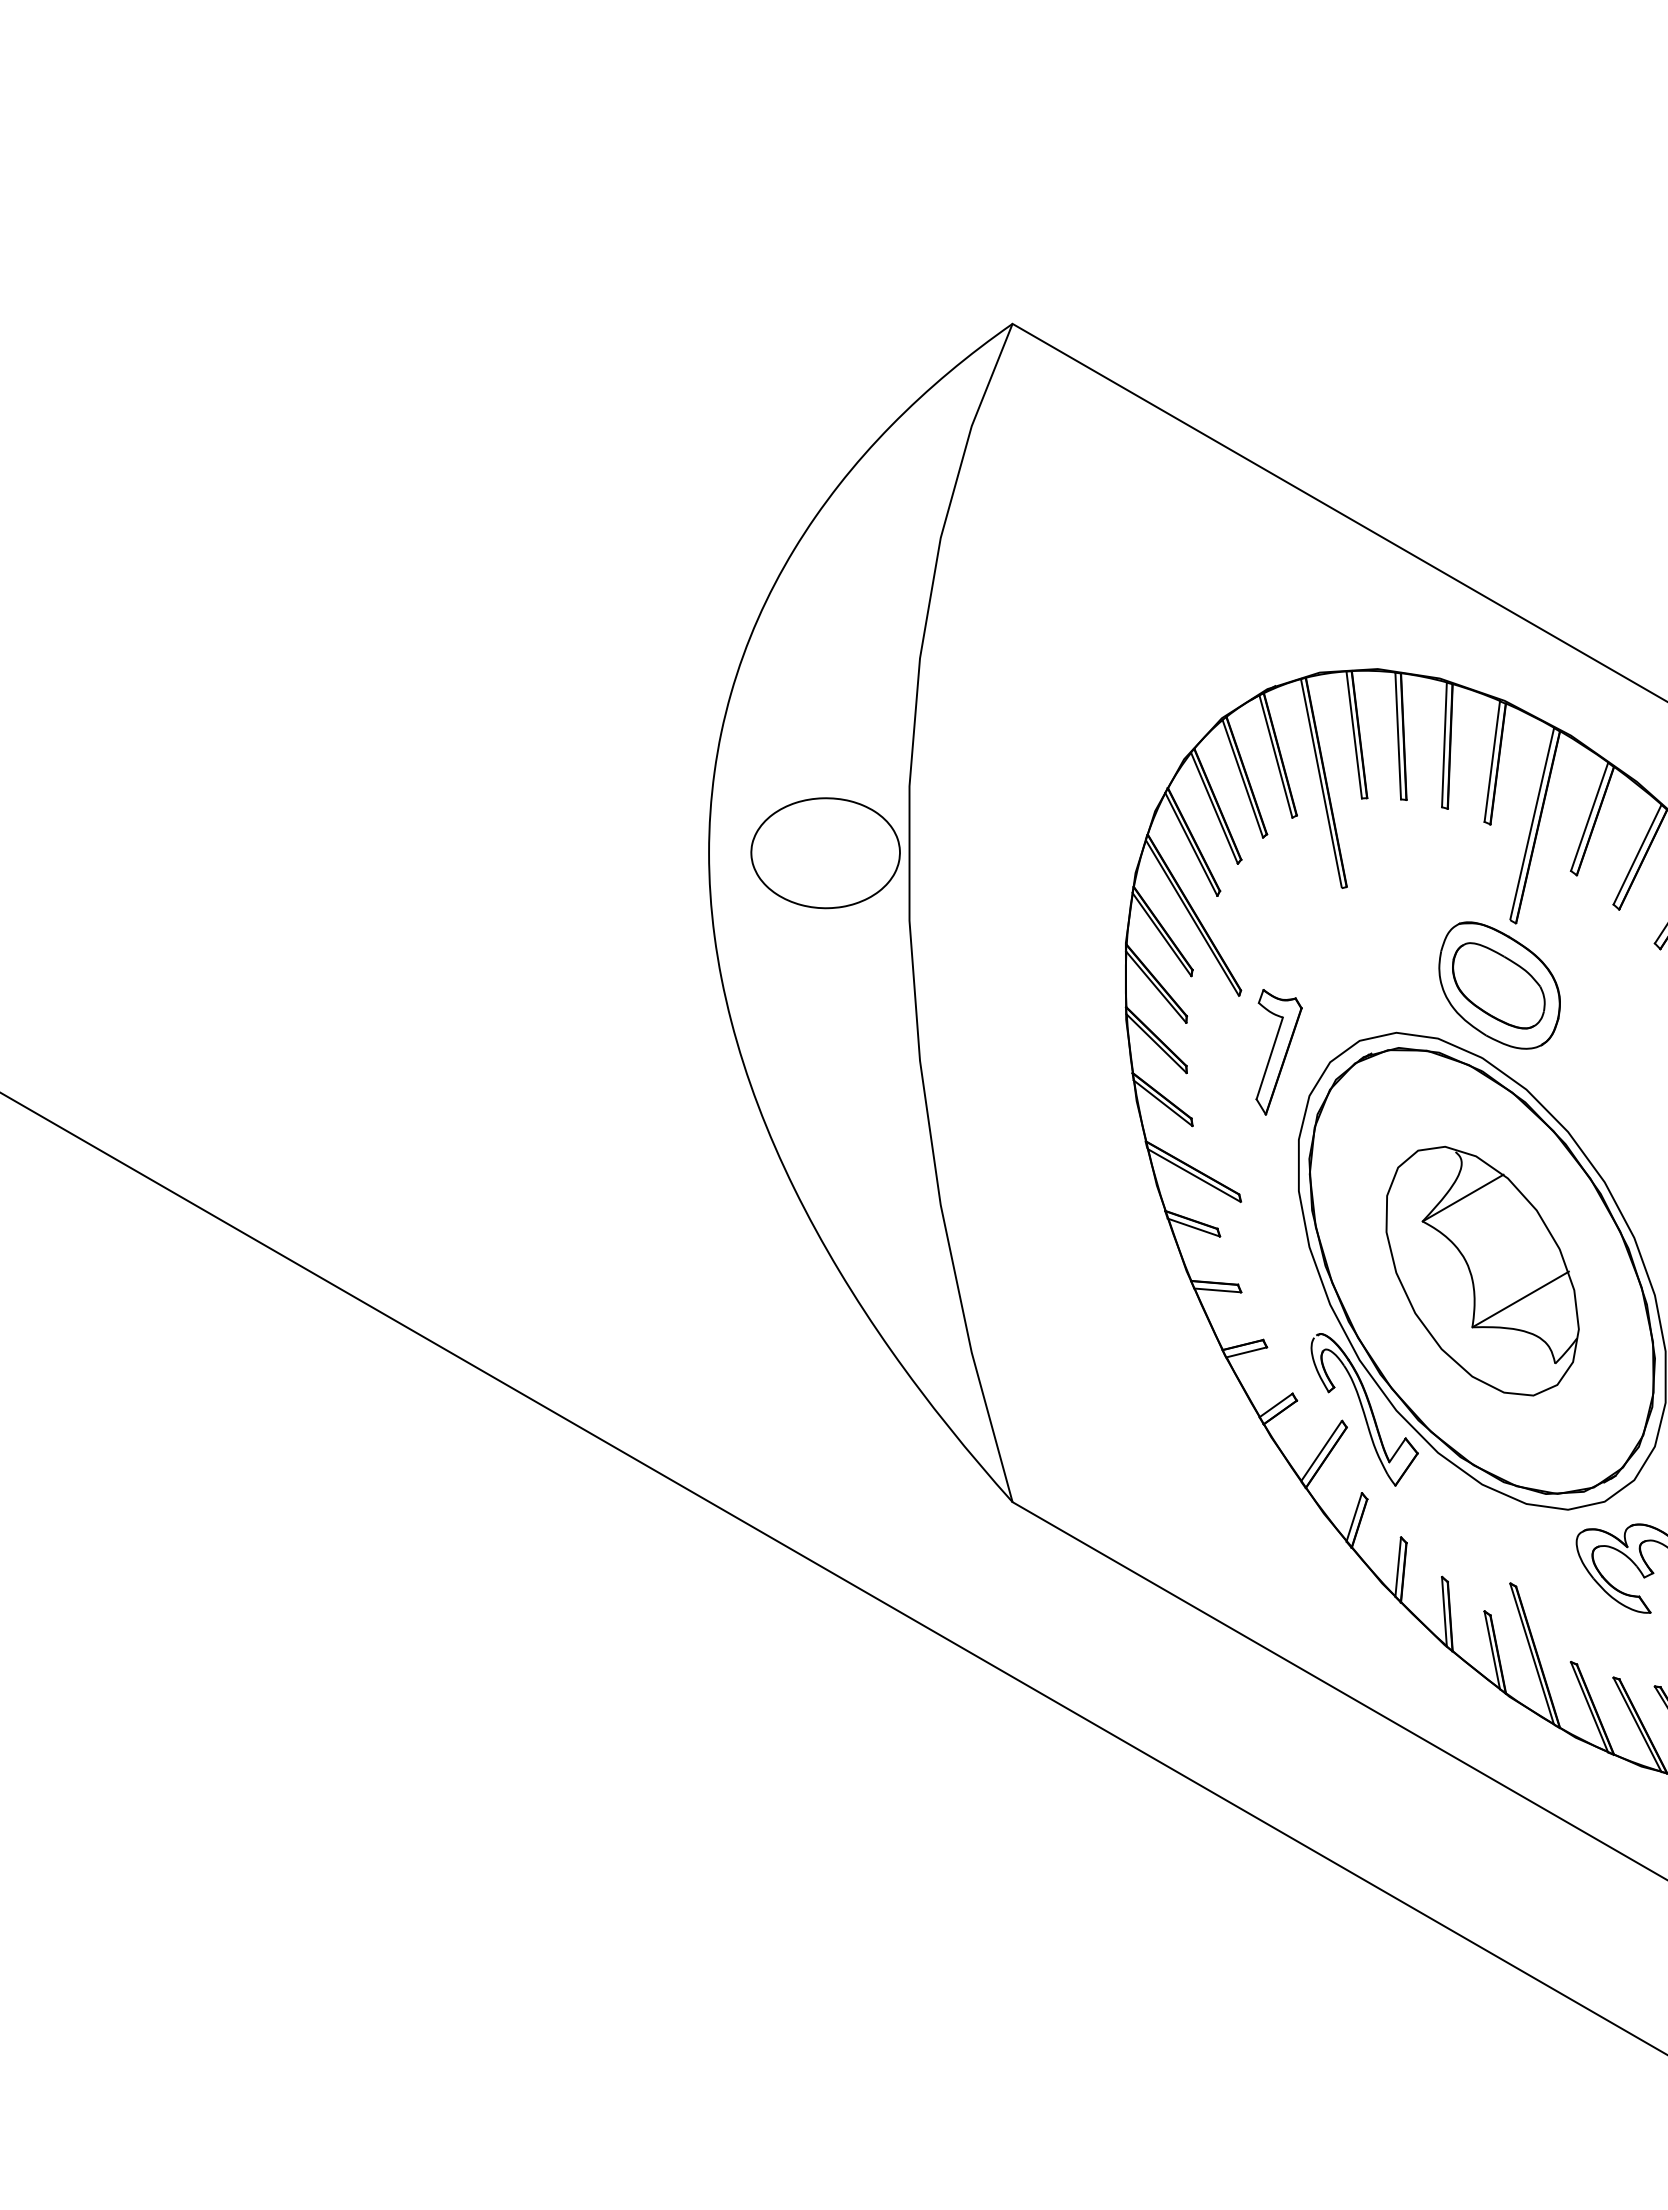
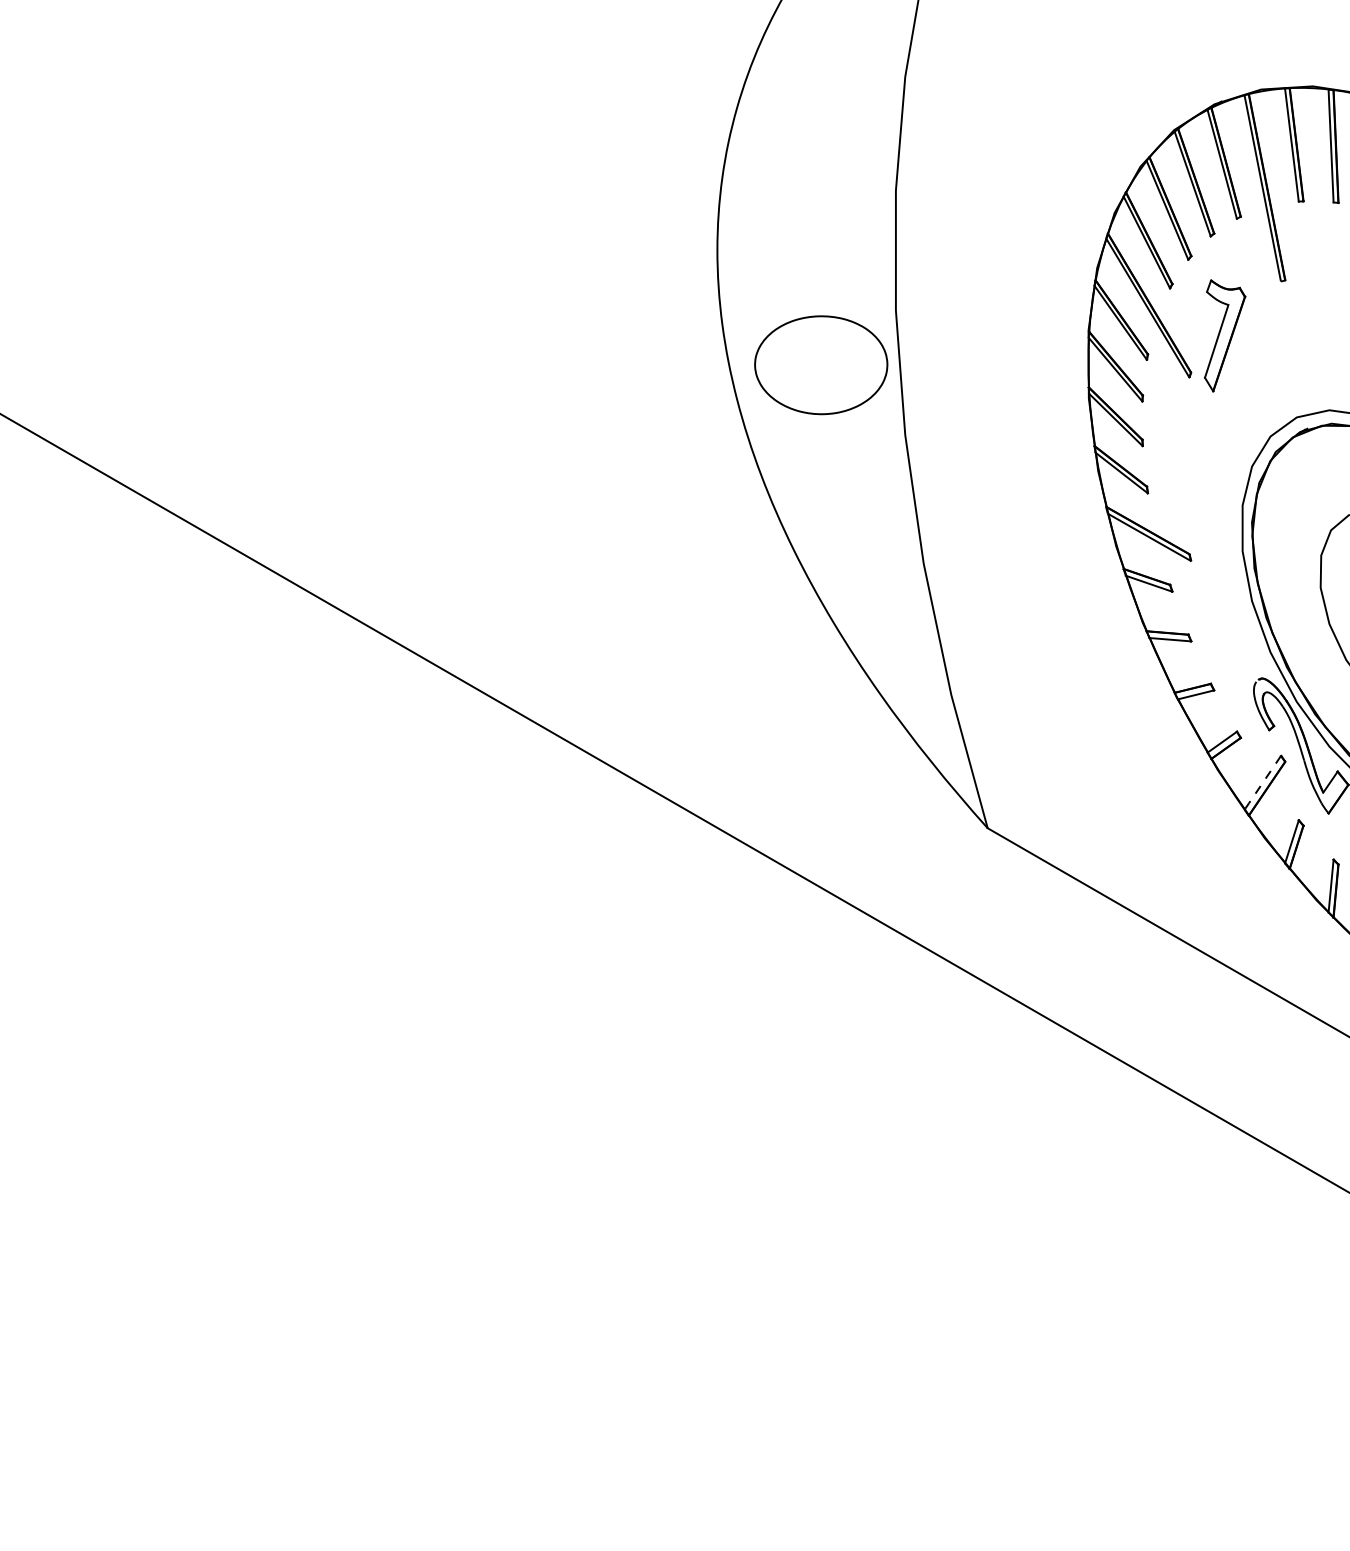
part: (825, 853) -> (821, 365), moved
part: (1278, 1052) -> (1224, 336), moved
line: (1320, 1452) -> (1261, 784), solid -> dashed

